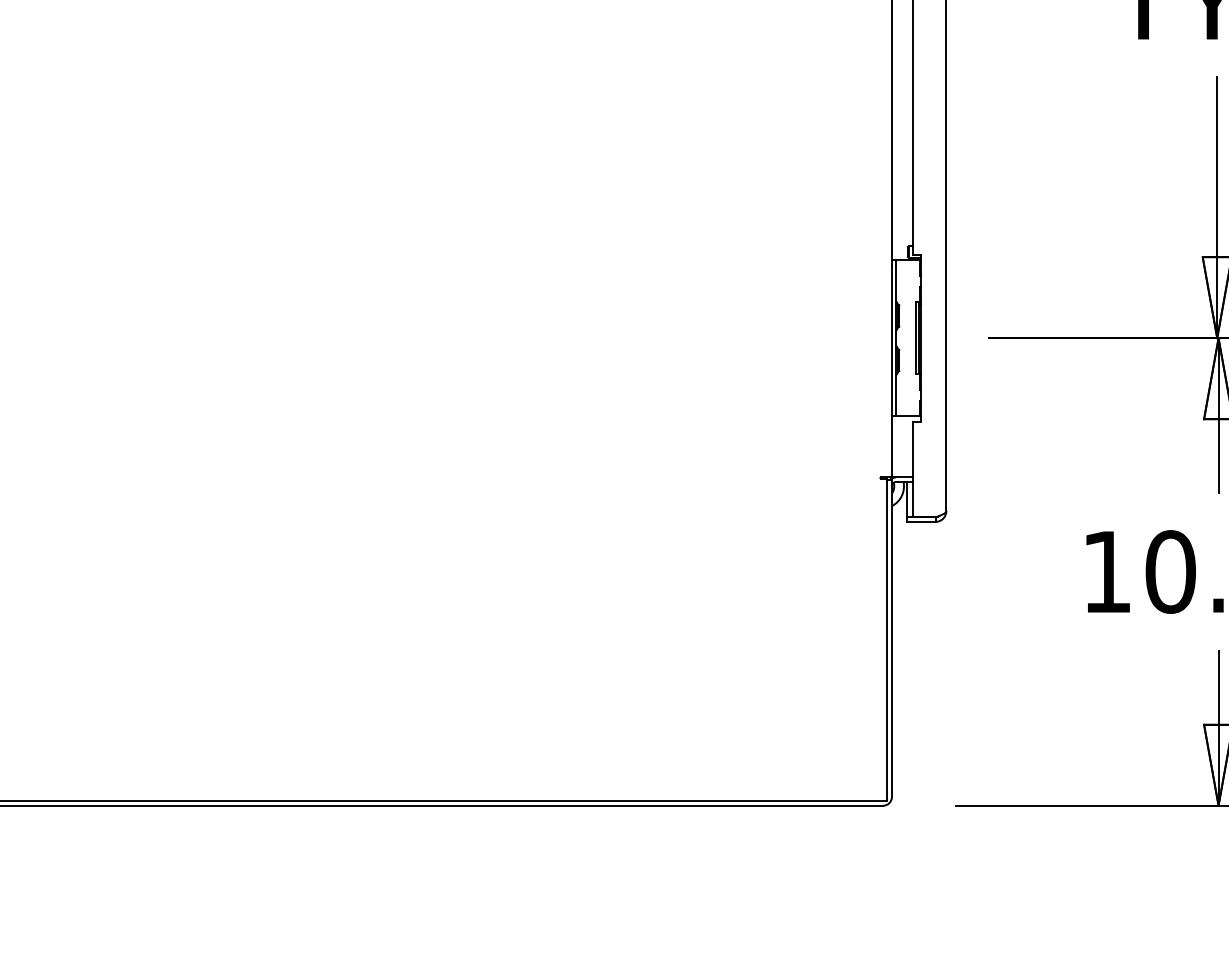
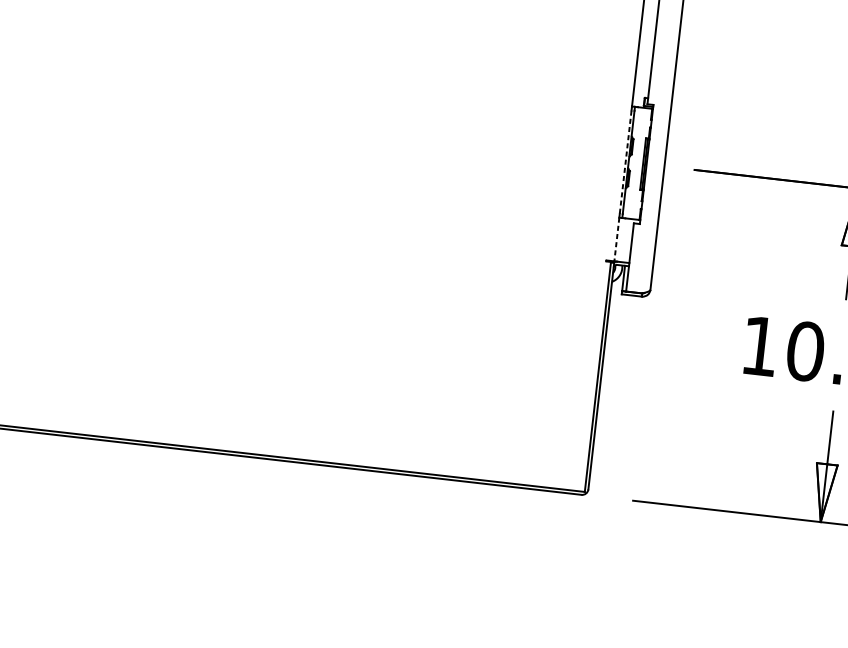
line: (891, 337) -> (625, 161), solid -> dashed
line: (891, 446) -> (616, 239), solid -> dashed

